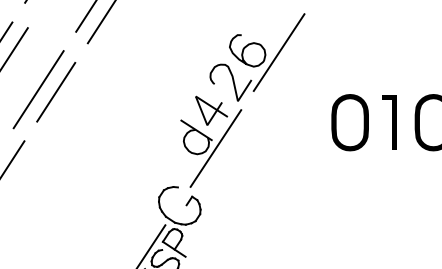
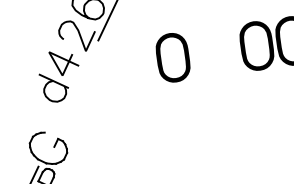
part: (349, 122) -> (172, 57), moved
fill: (389, 122) -> (218, 51), removed
line: (215, 148) -> (72, 94), removed

